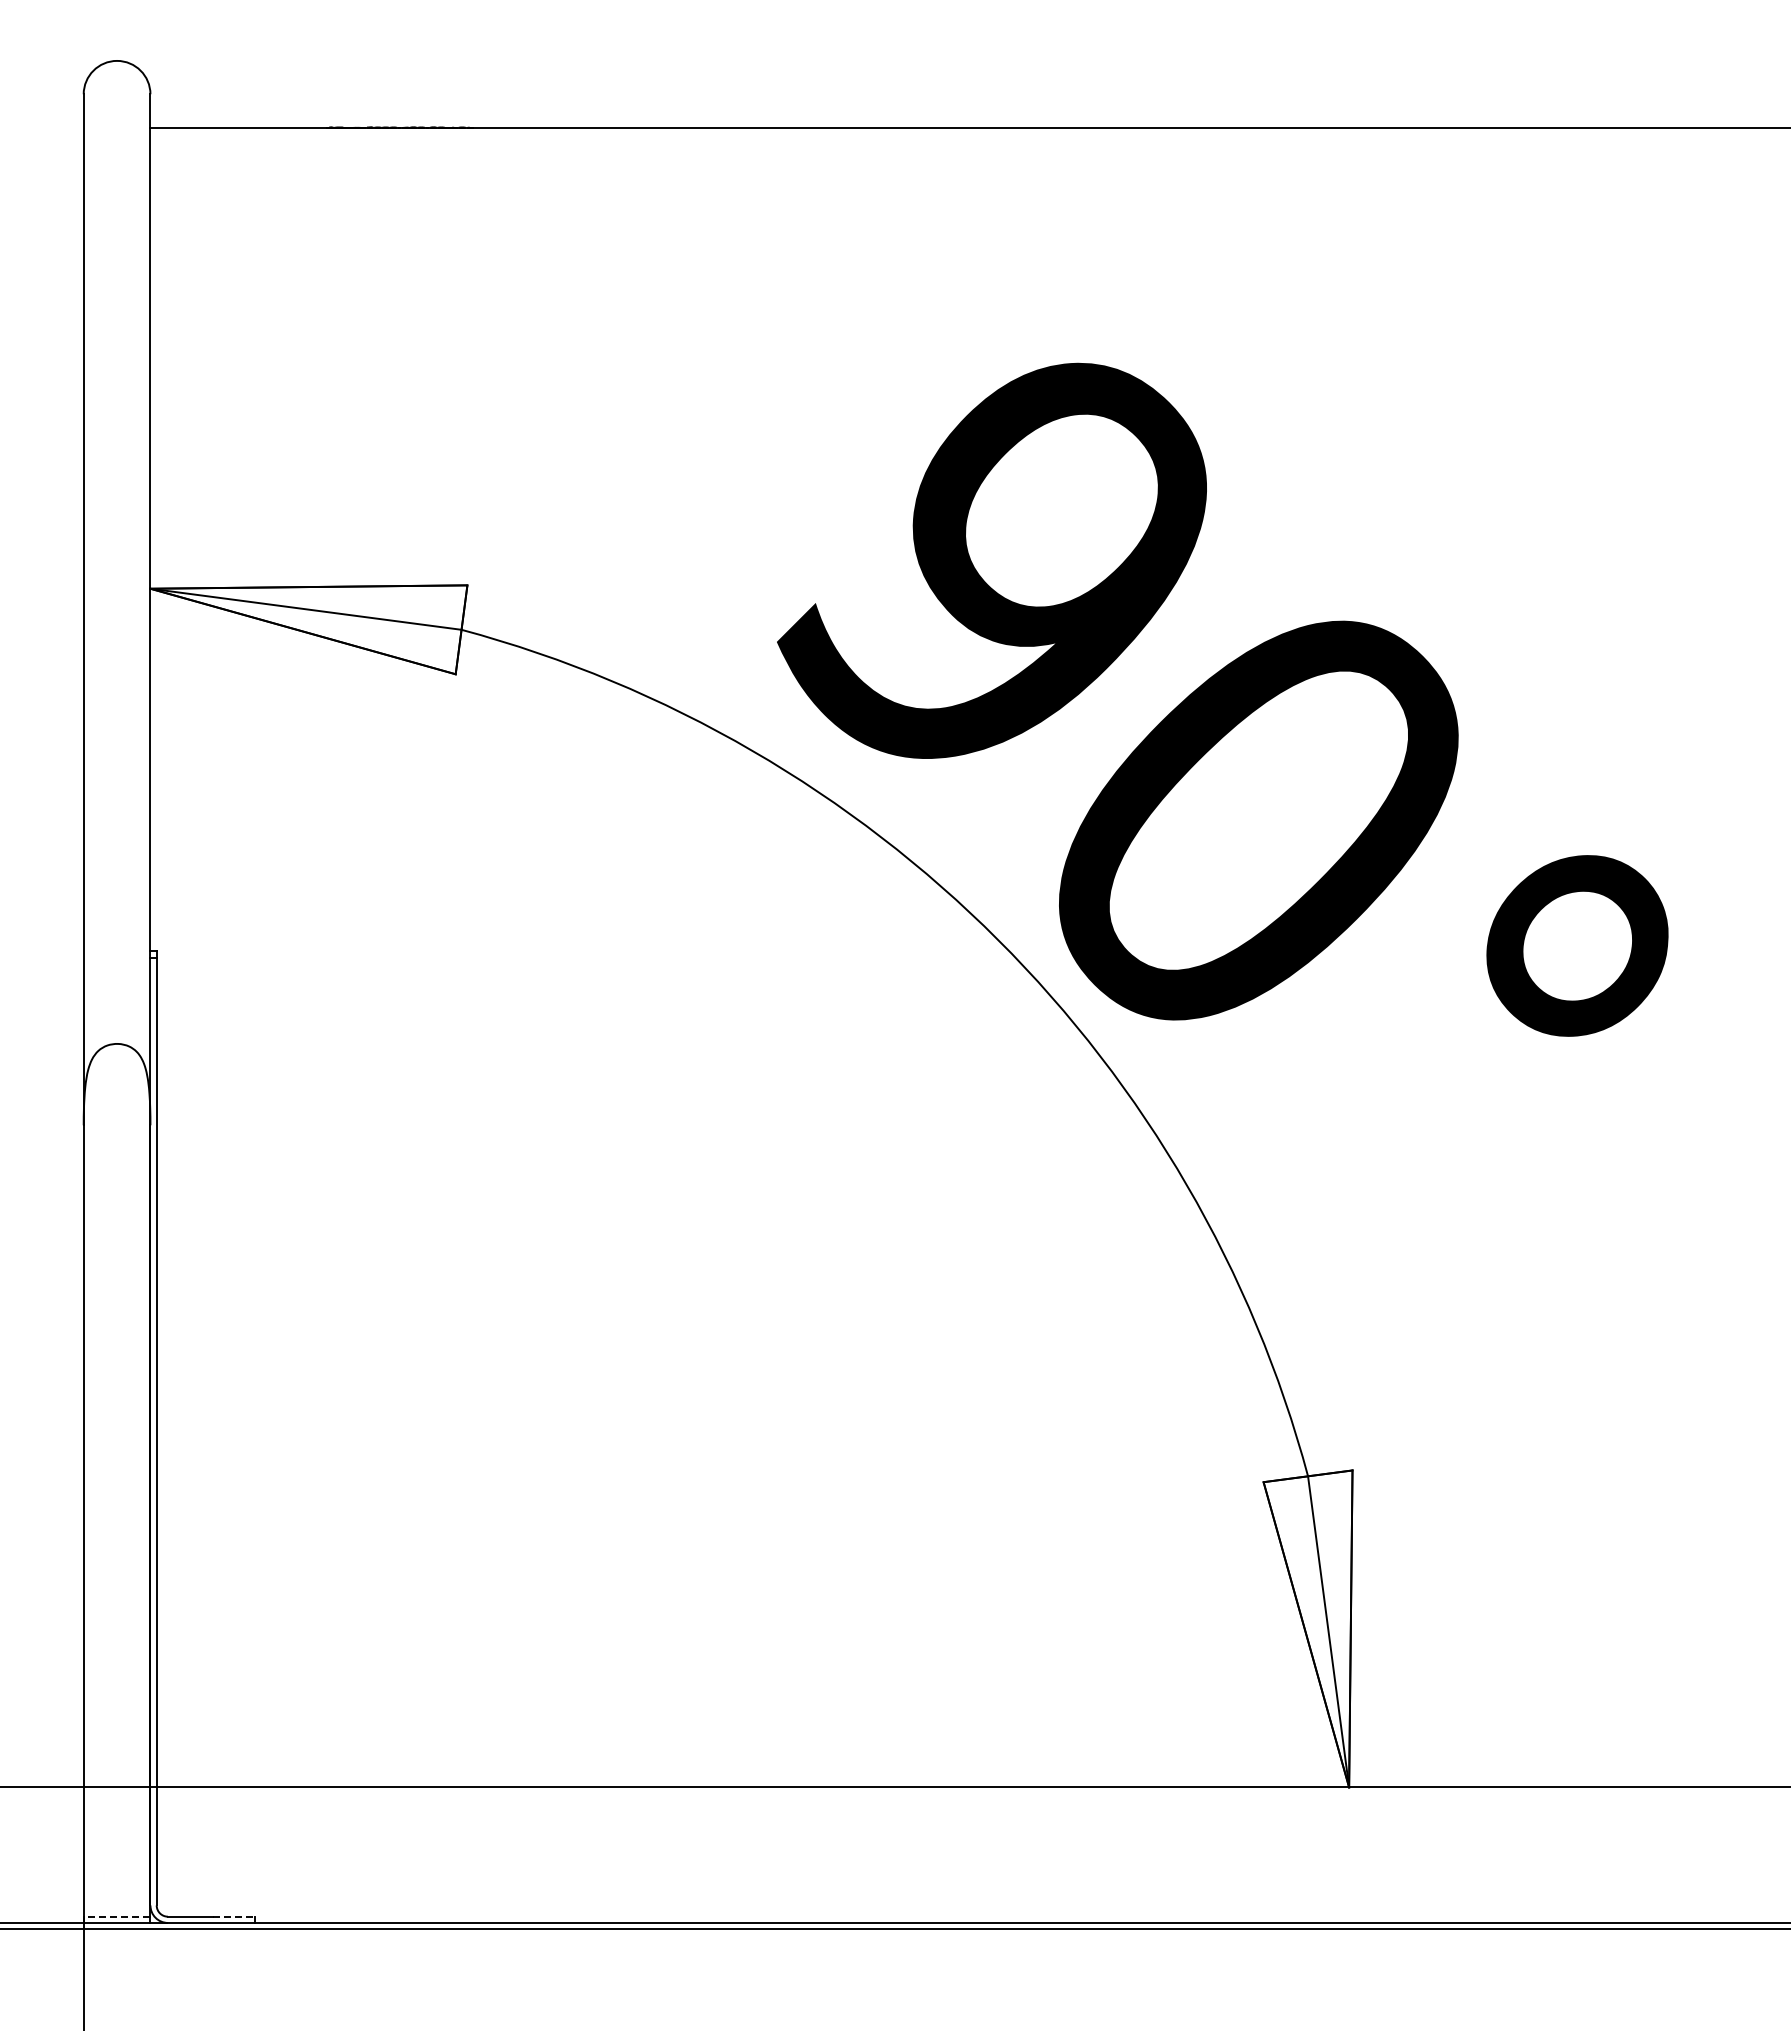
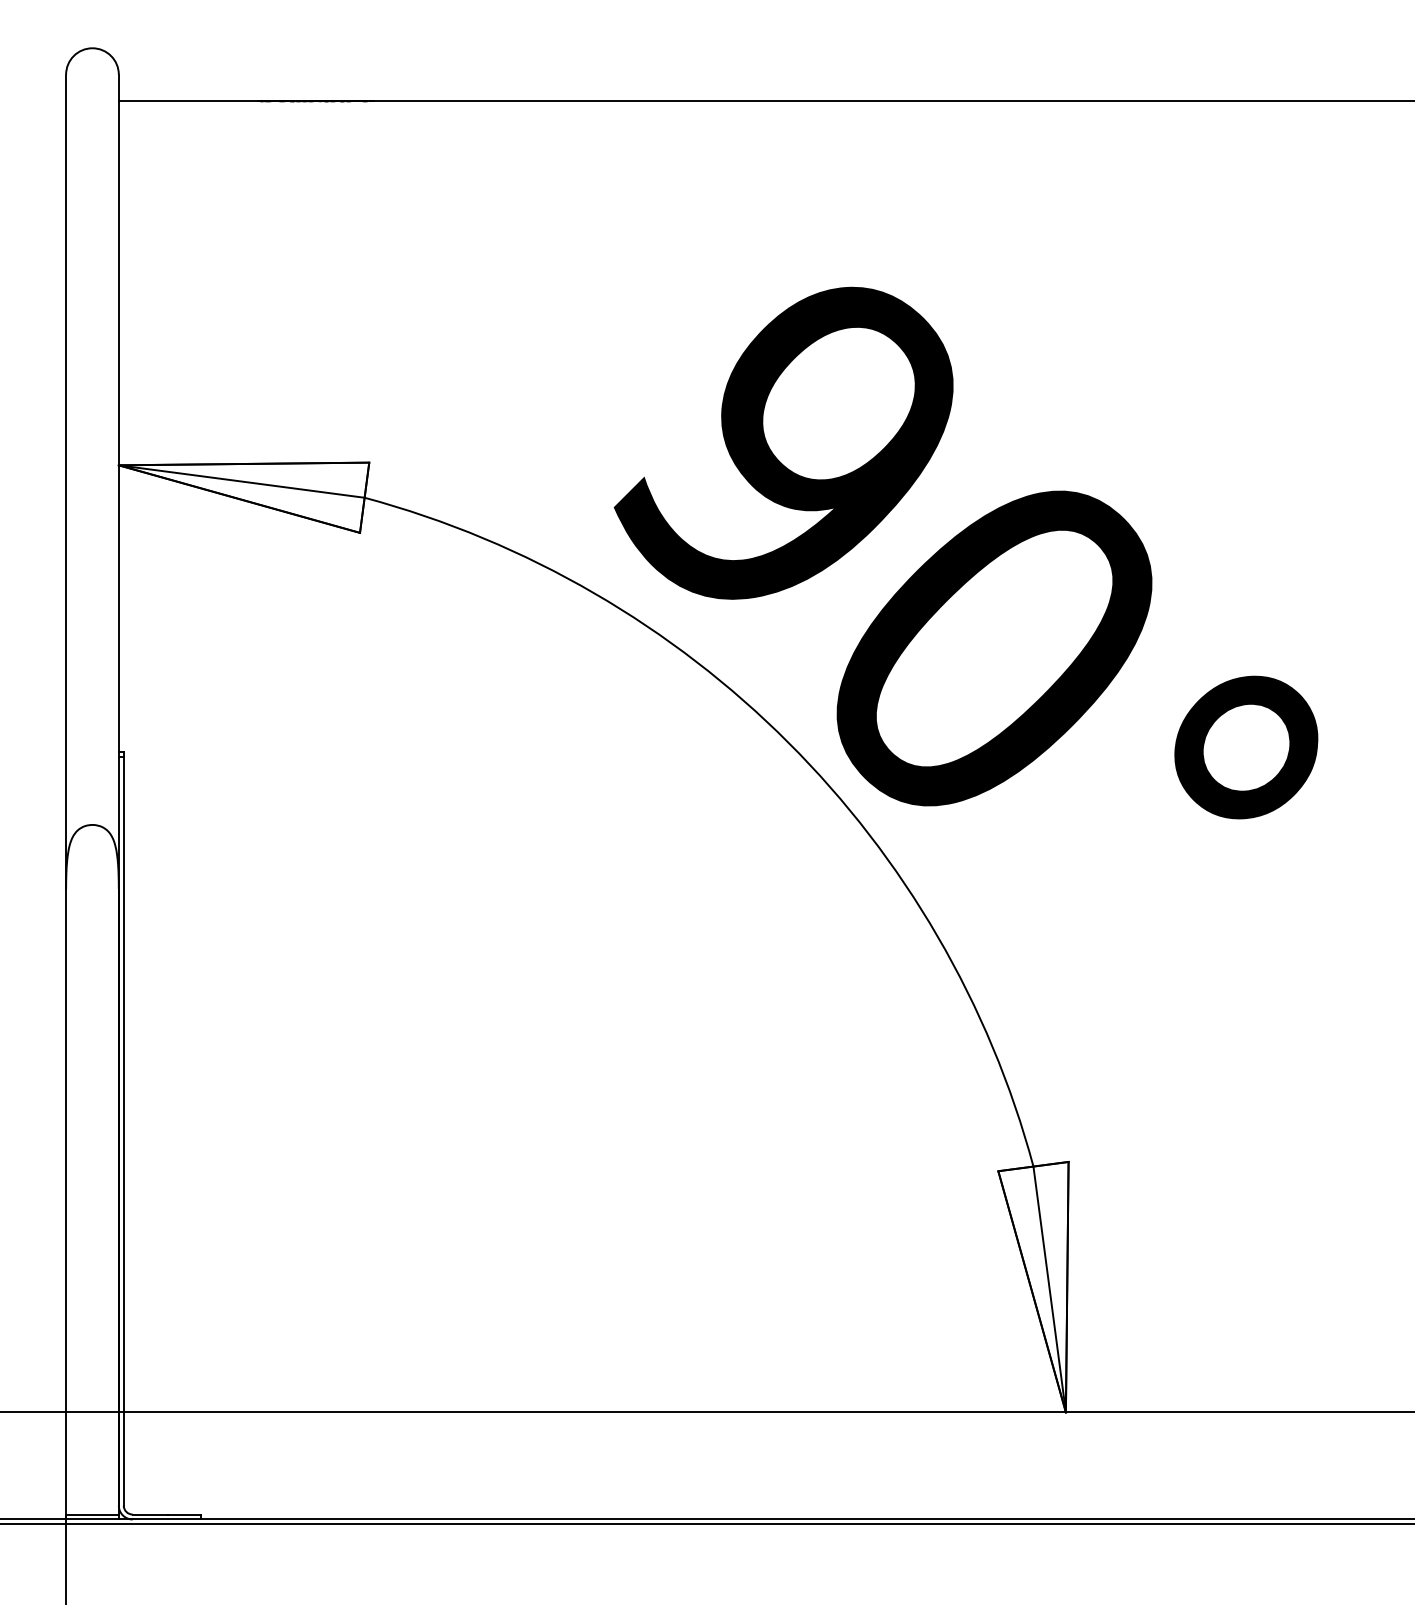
line: (116, 1916) -> (92, 1514), dashed -> solid
line: (233, 1916) -> (184, 1514), dashed -> solid

